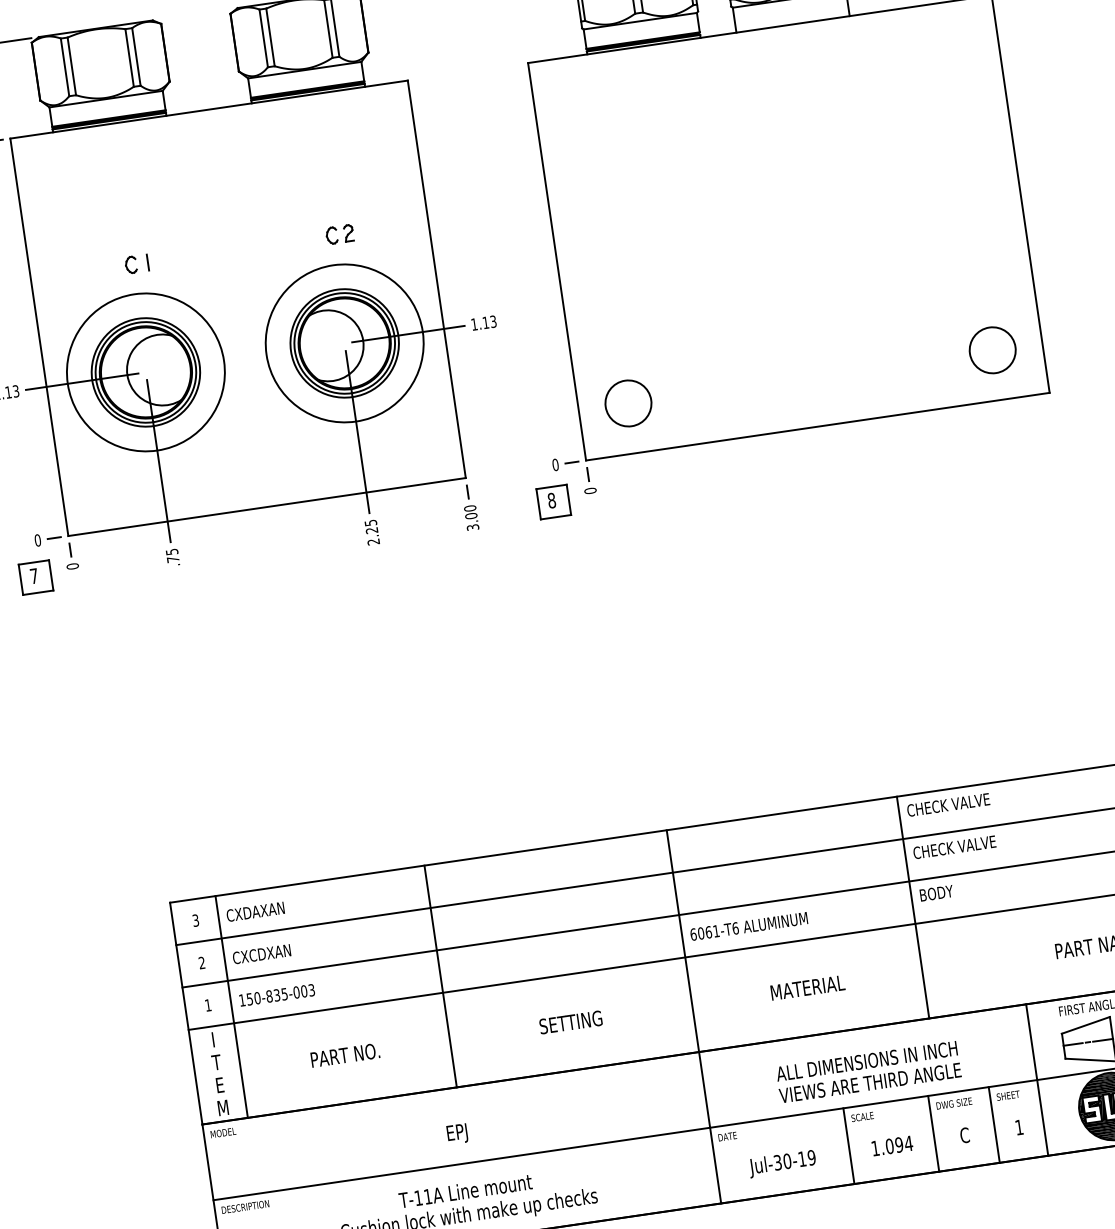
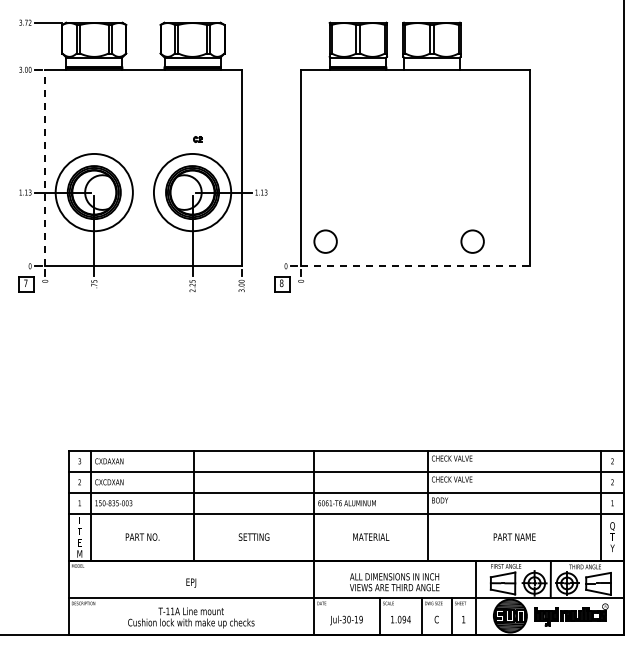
part: (339, 234) -> (197, 139), size x0.6
part: (136, 264) -> (97, 139), removed
line: (39, 336) -> (45, 167), solid -> dashed
circle: (992, 350) -> (472, 241), moved
line: (817, 427) -> (415, 266), solid -> dashed

